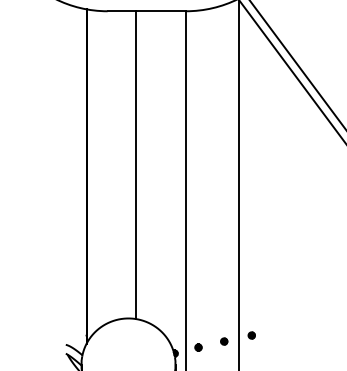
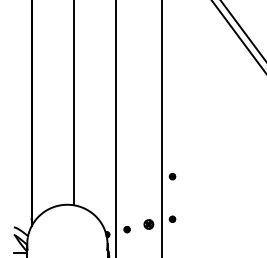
part: (251, 285) -> (172, 176), added
part: (224, 341) -> (149, 224), size x1.6

